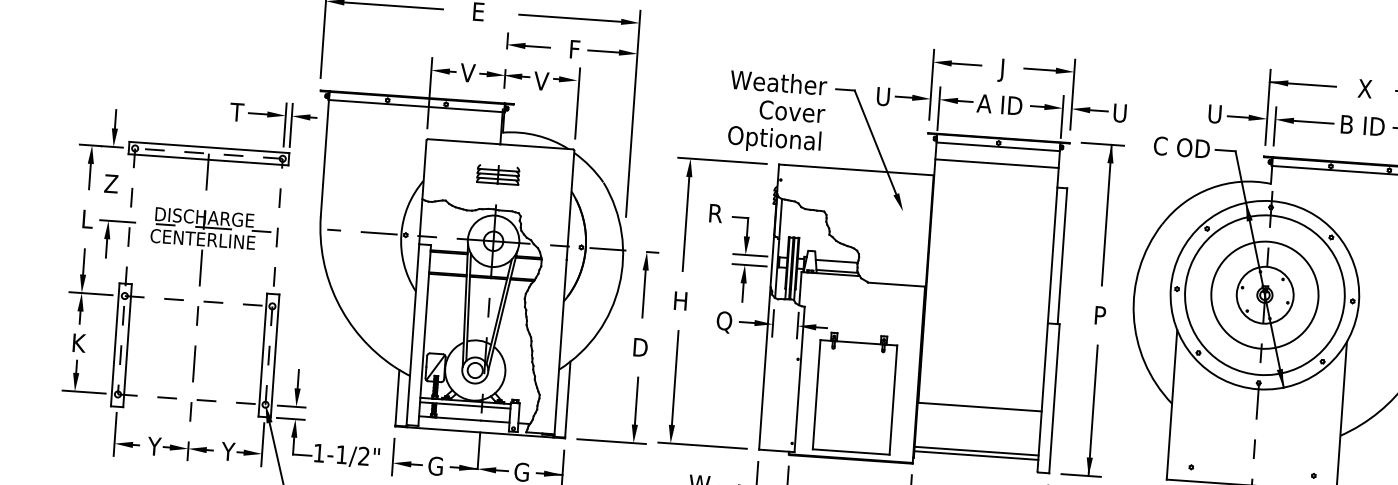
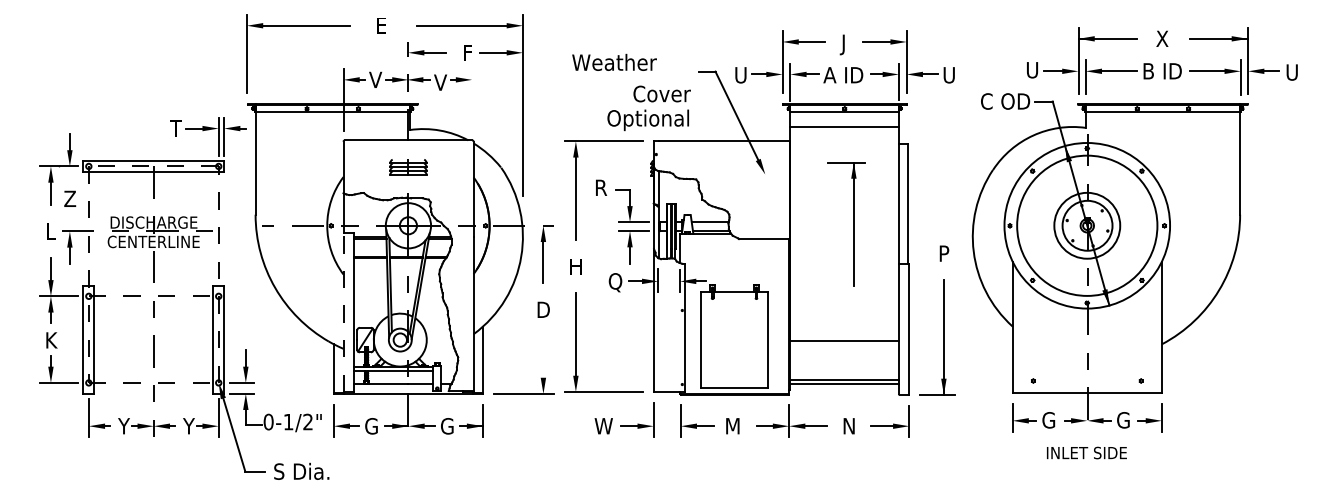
text: (778, 81) -> (614, 61), moved
line: (577, 102) -> (473, 99), removed
part: (1106, 215) -> (853, 224), moved
circle: (1265, 294) -> (1087, 225), size x0.7
line: (412, 334) -> (343, 312), solid -> dashed
line: (636, 400) -> (543, 356), removed
text: (319, 452) -> (268, 421), 1-1/2" -> 0-1/2"

